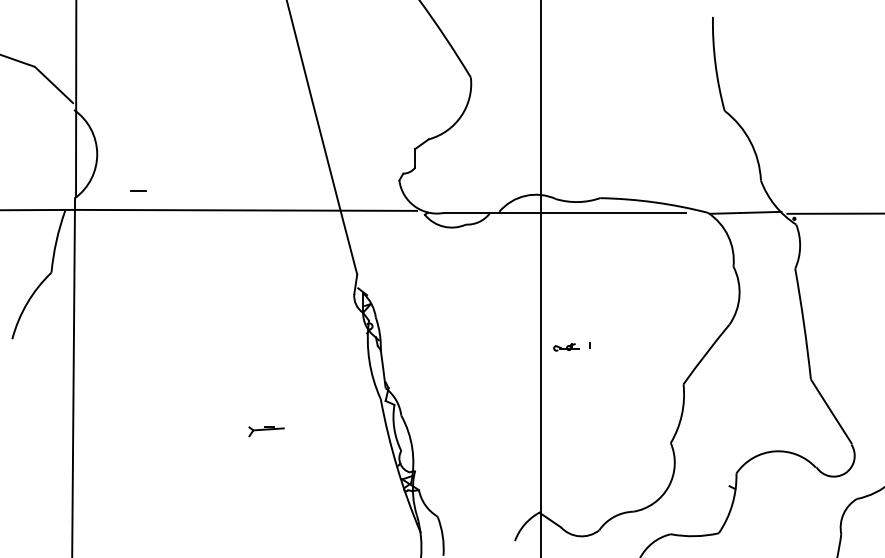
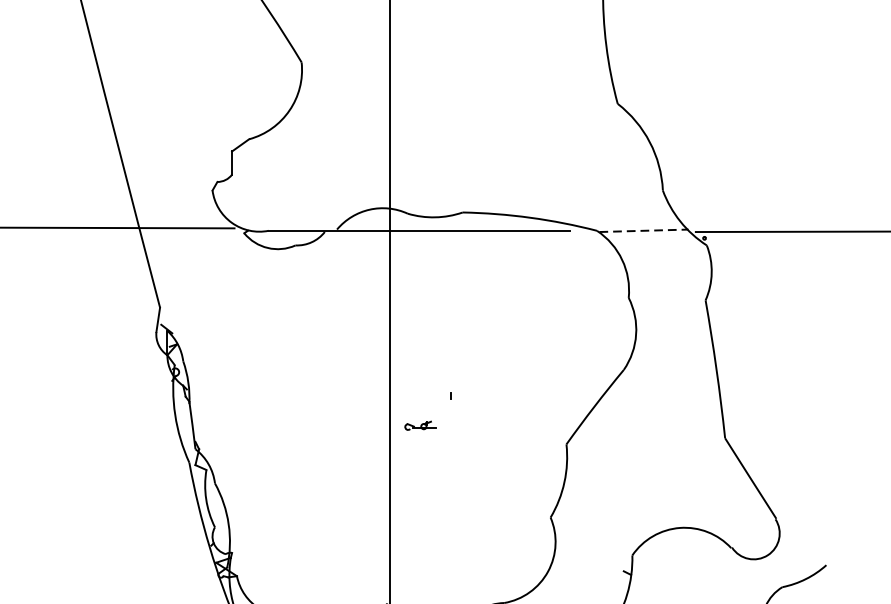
line: (745, 212) -> (643, 230), solid -> dashed
part: (566, 347) -> (420, 425), moved
part: (266, 431) -> (47, 503), removed

